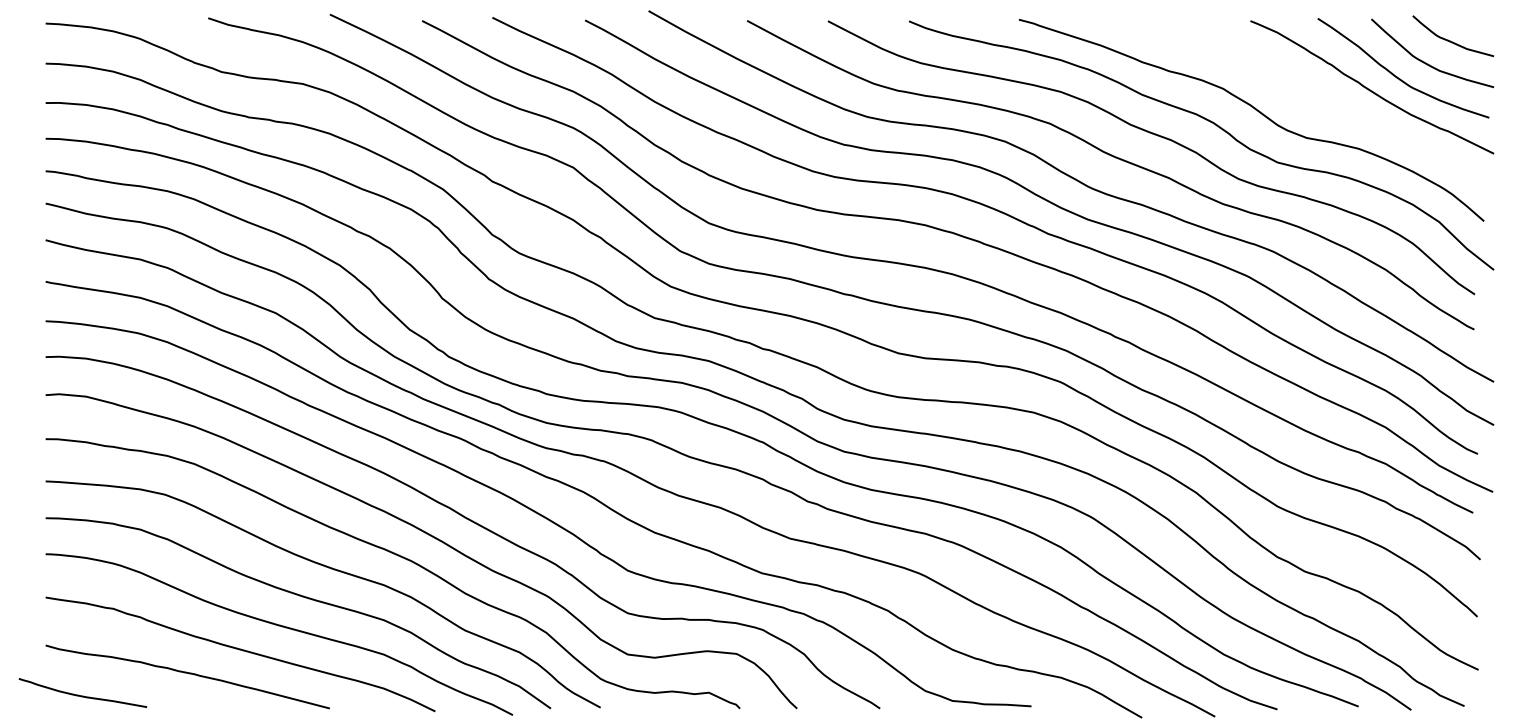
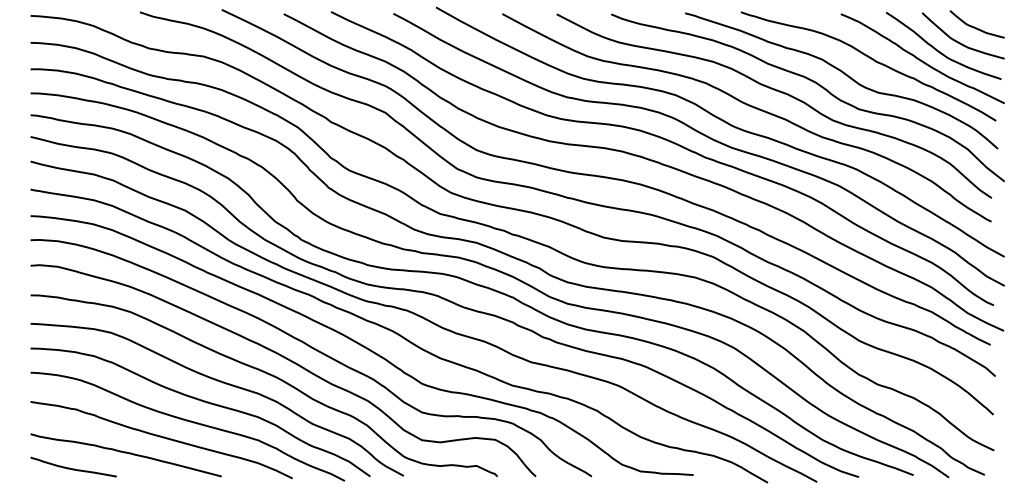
curve: (1297, 89) -> (872, 60), added
curve: (82, 695) -> (73, 468), moved

